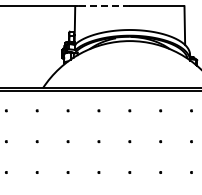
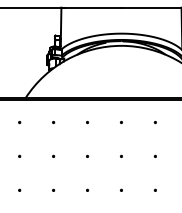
line: (102, 6) -> (91, 7), dashed -> solid

